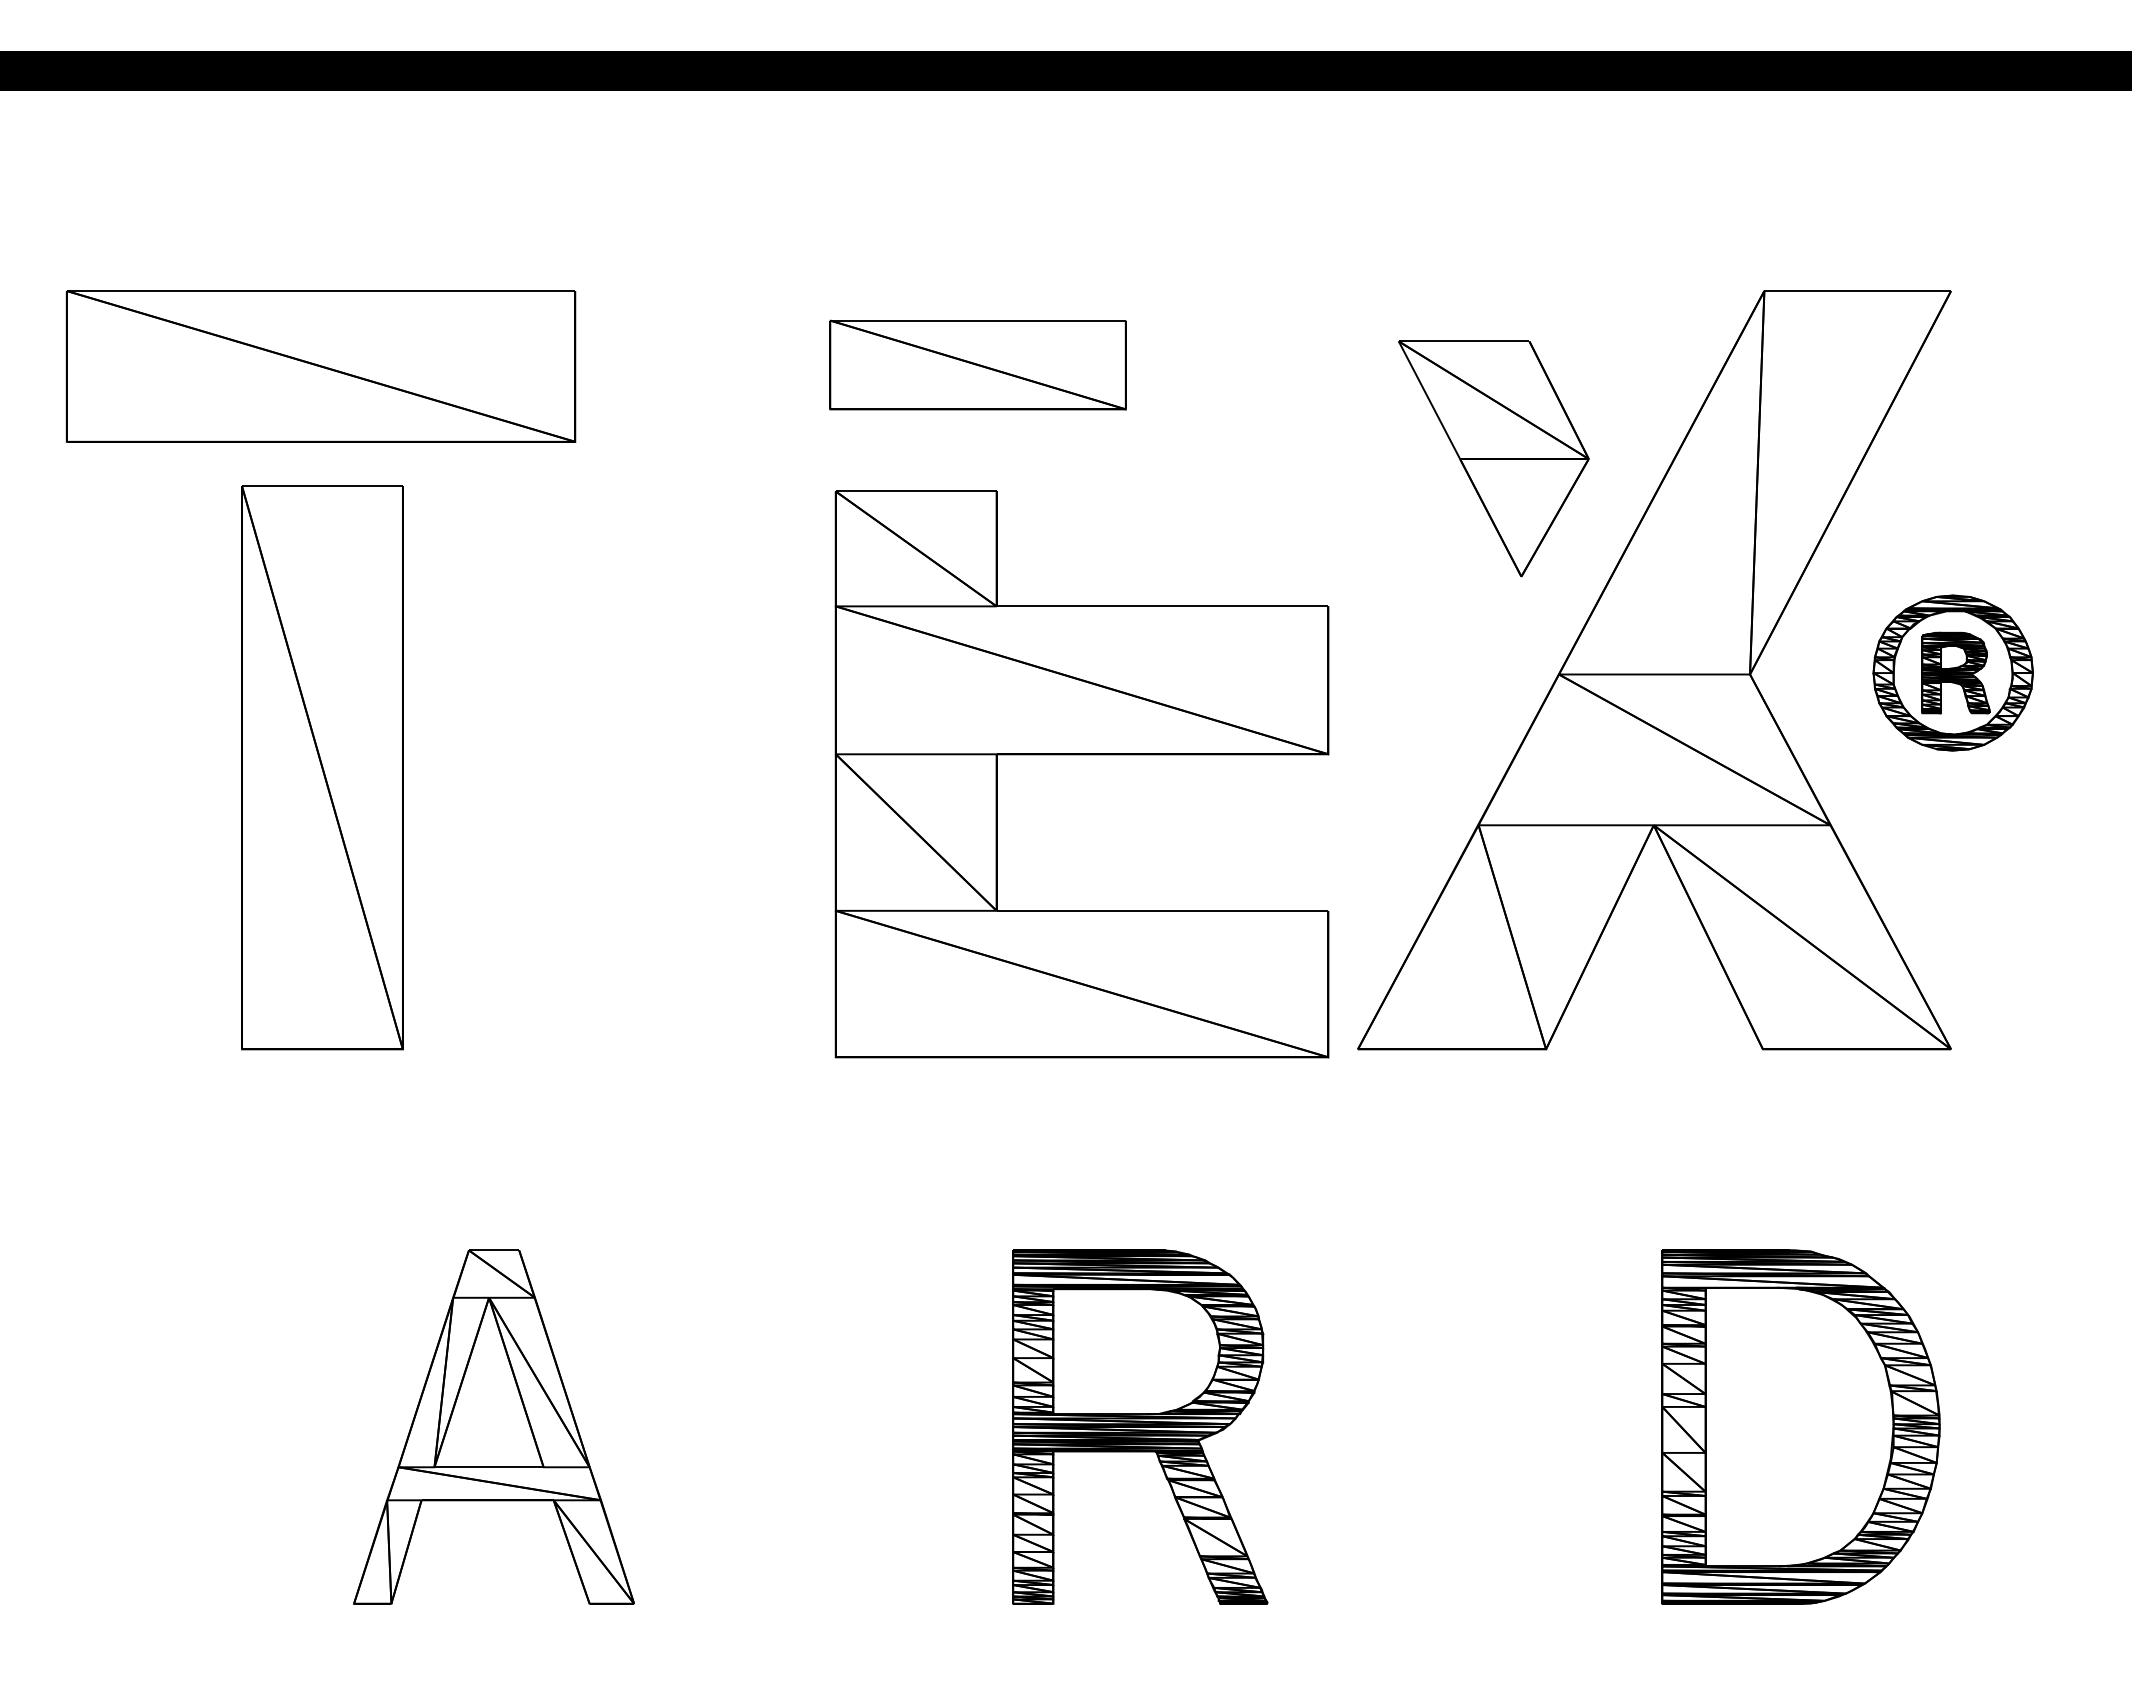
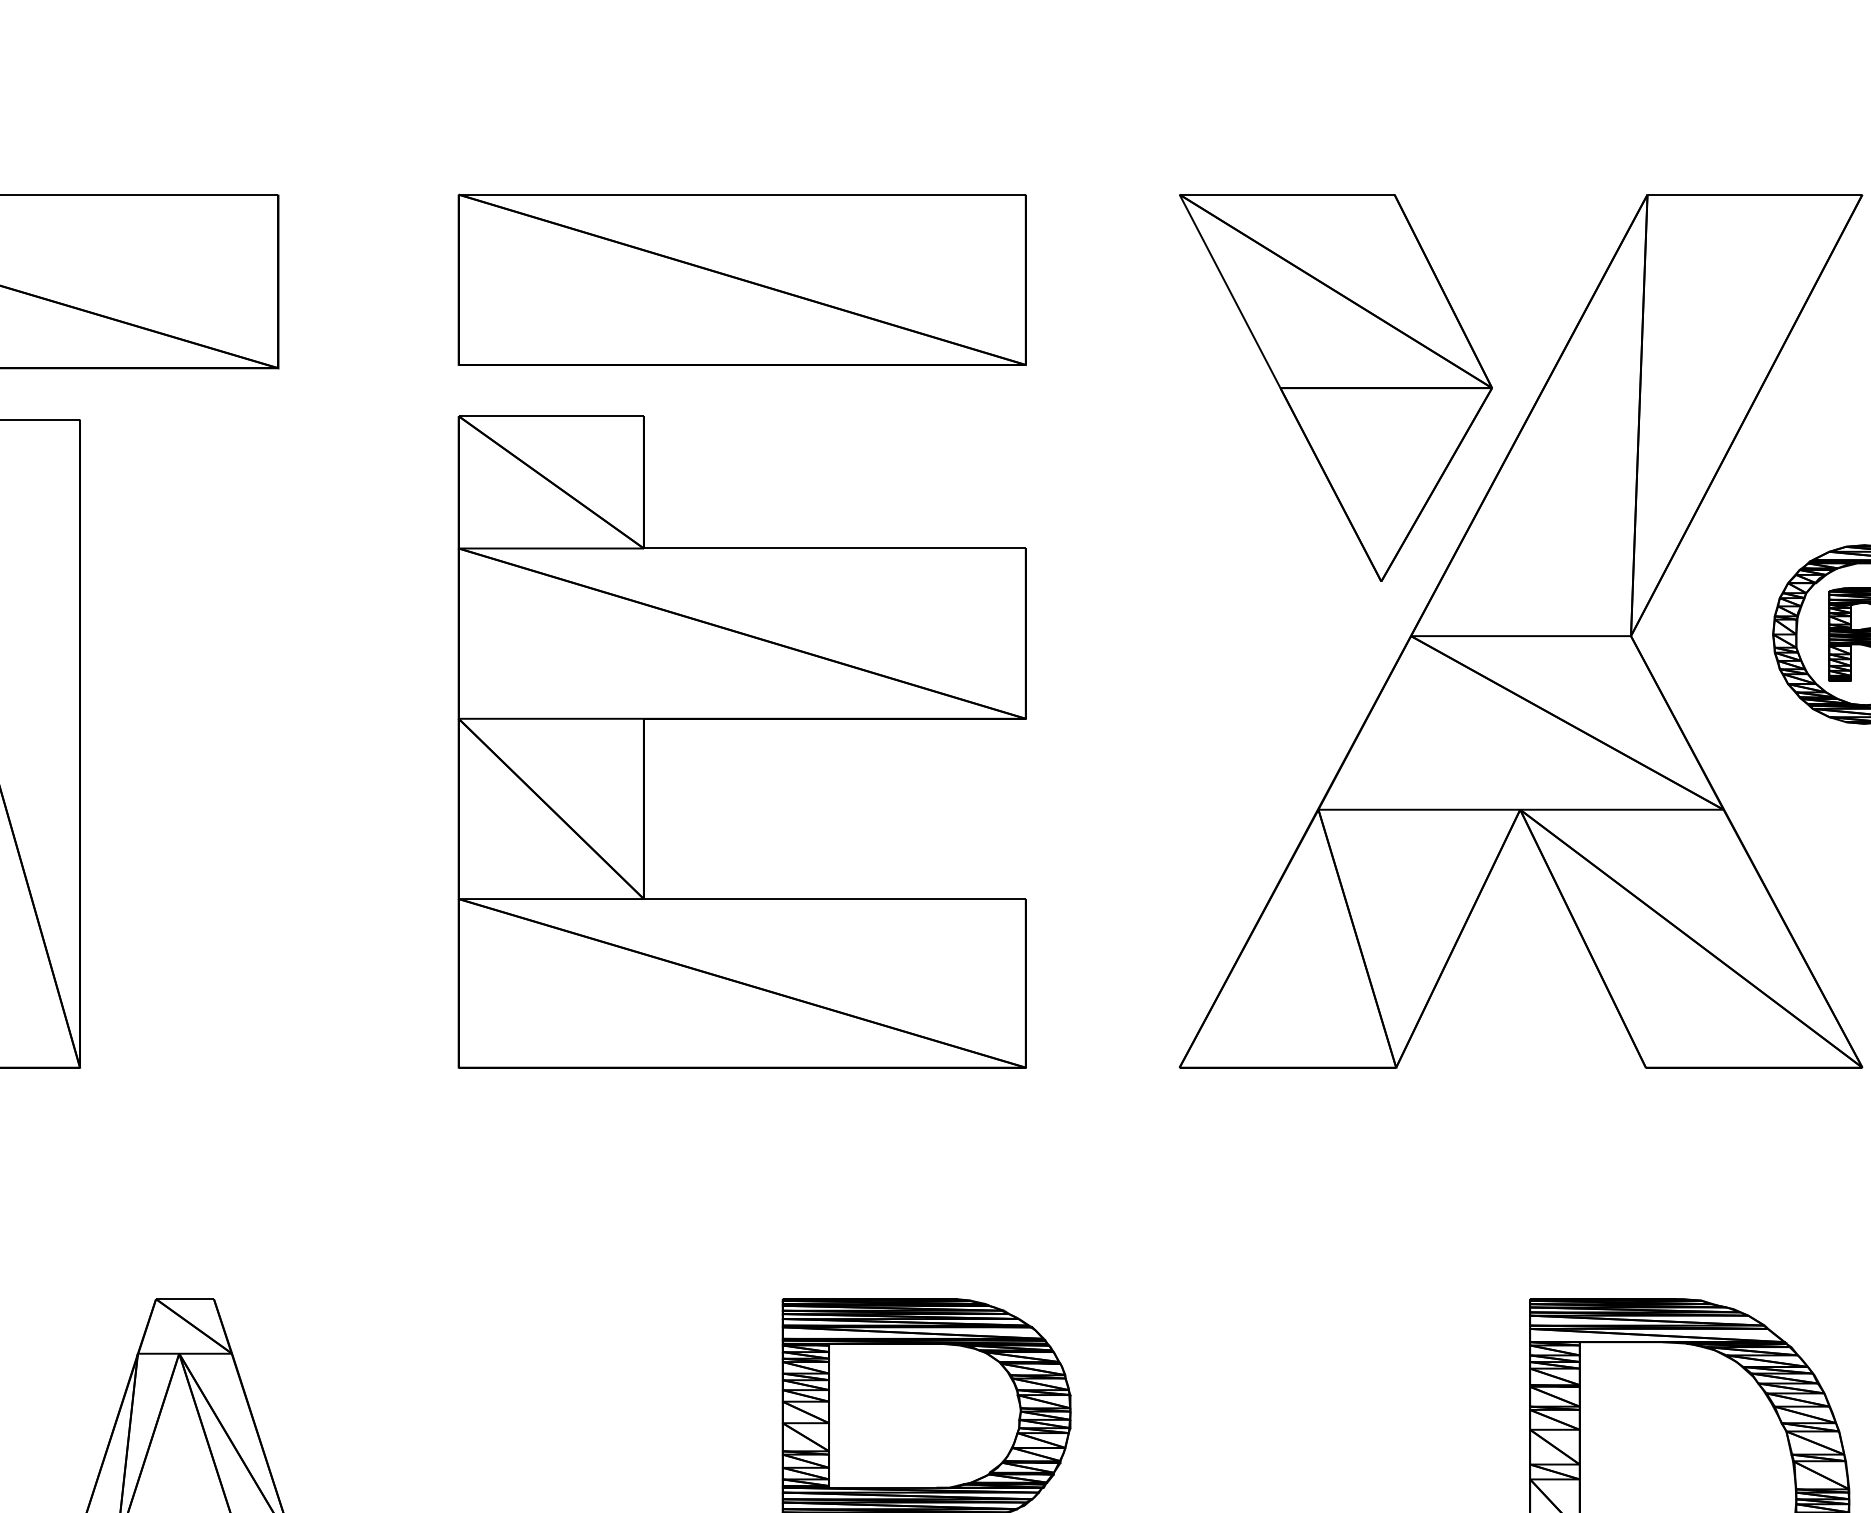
part: (977, 364) -> (741, 279), size x1.67
part: (1493, 458) -> (1335, 387), size x1.43
part: (1081, 755) -> (741, 720), moved

